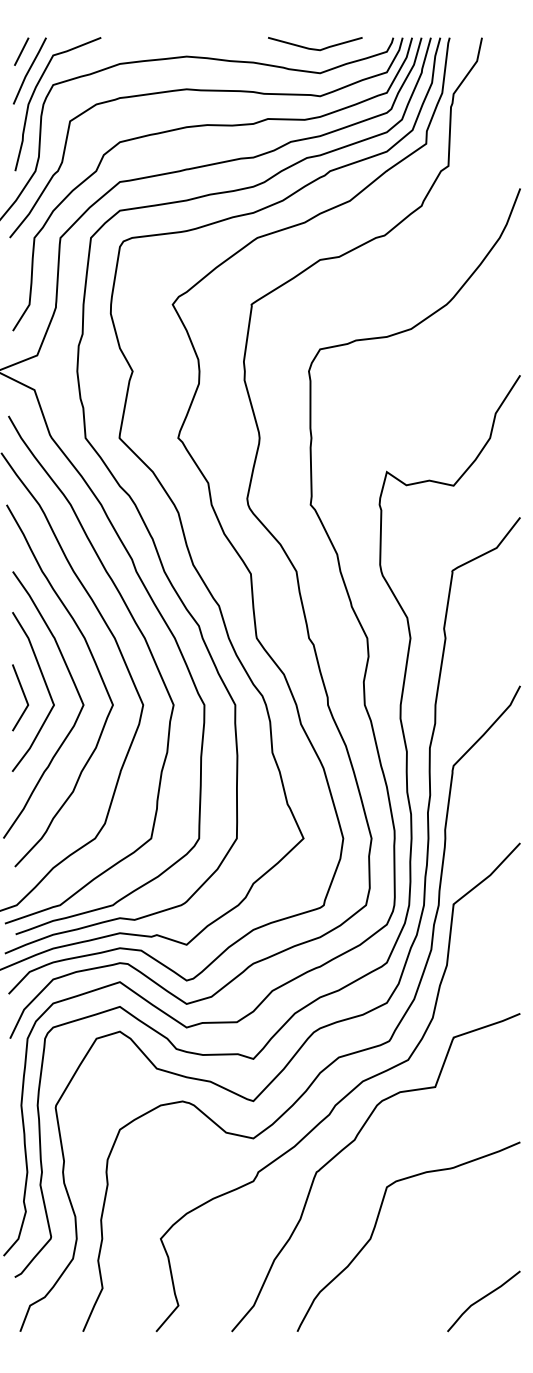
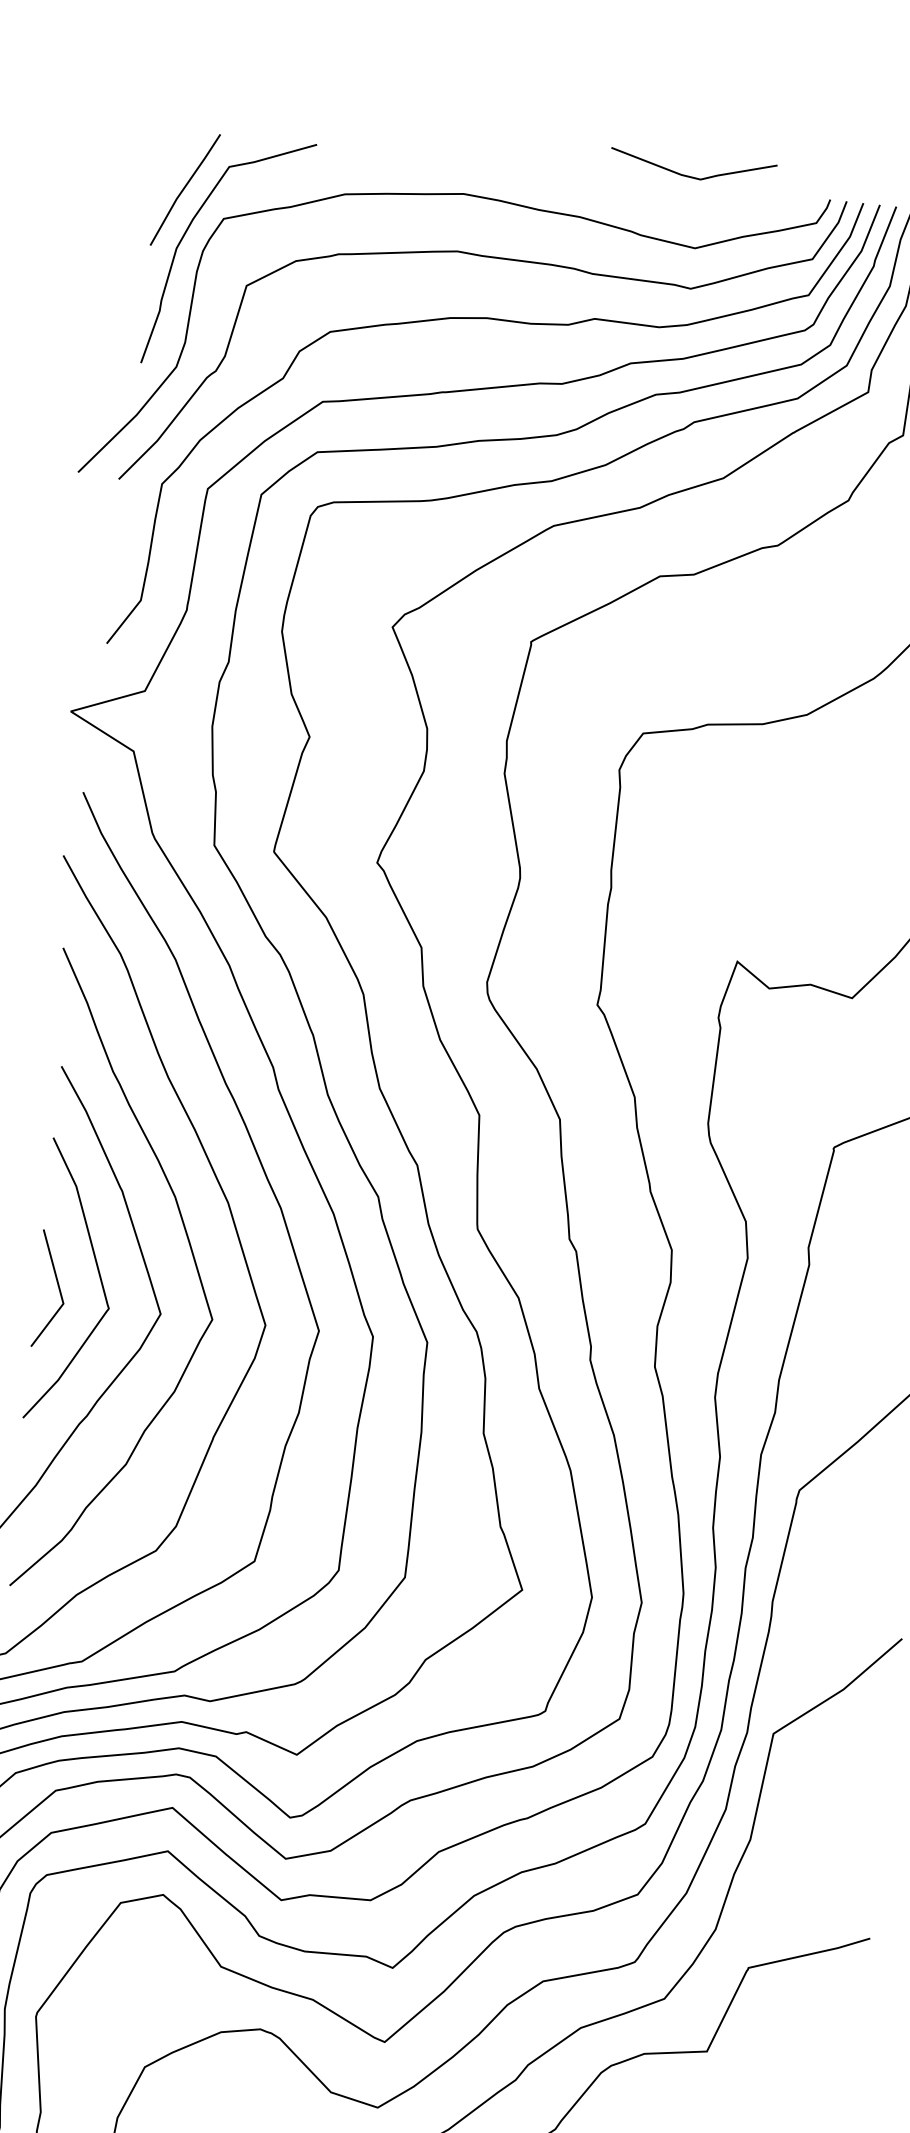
line: (315, 48) -> (692, 175), moved
line: (21, 51) -> (174, 153), removed

